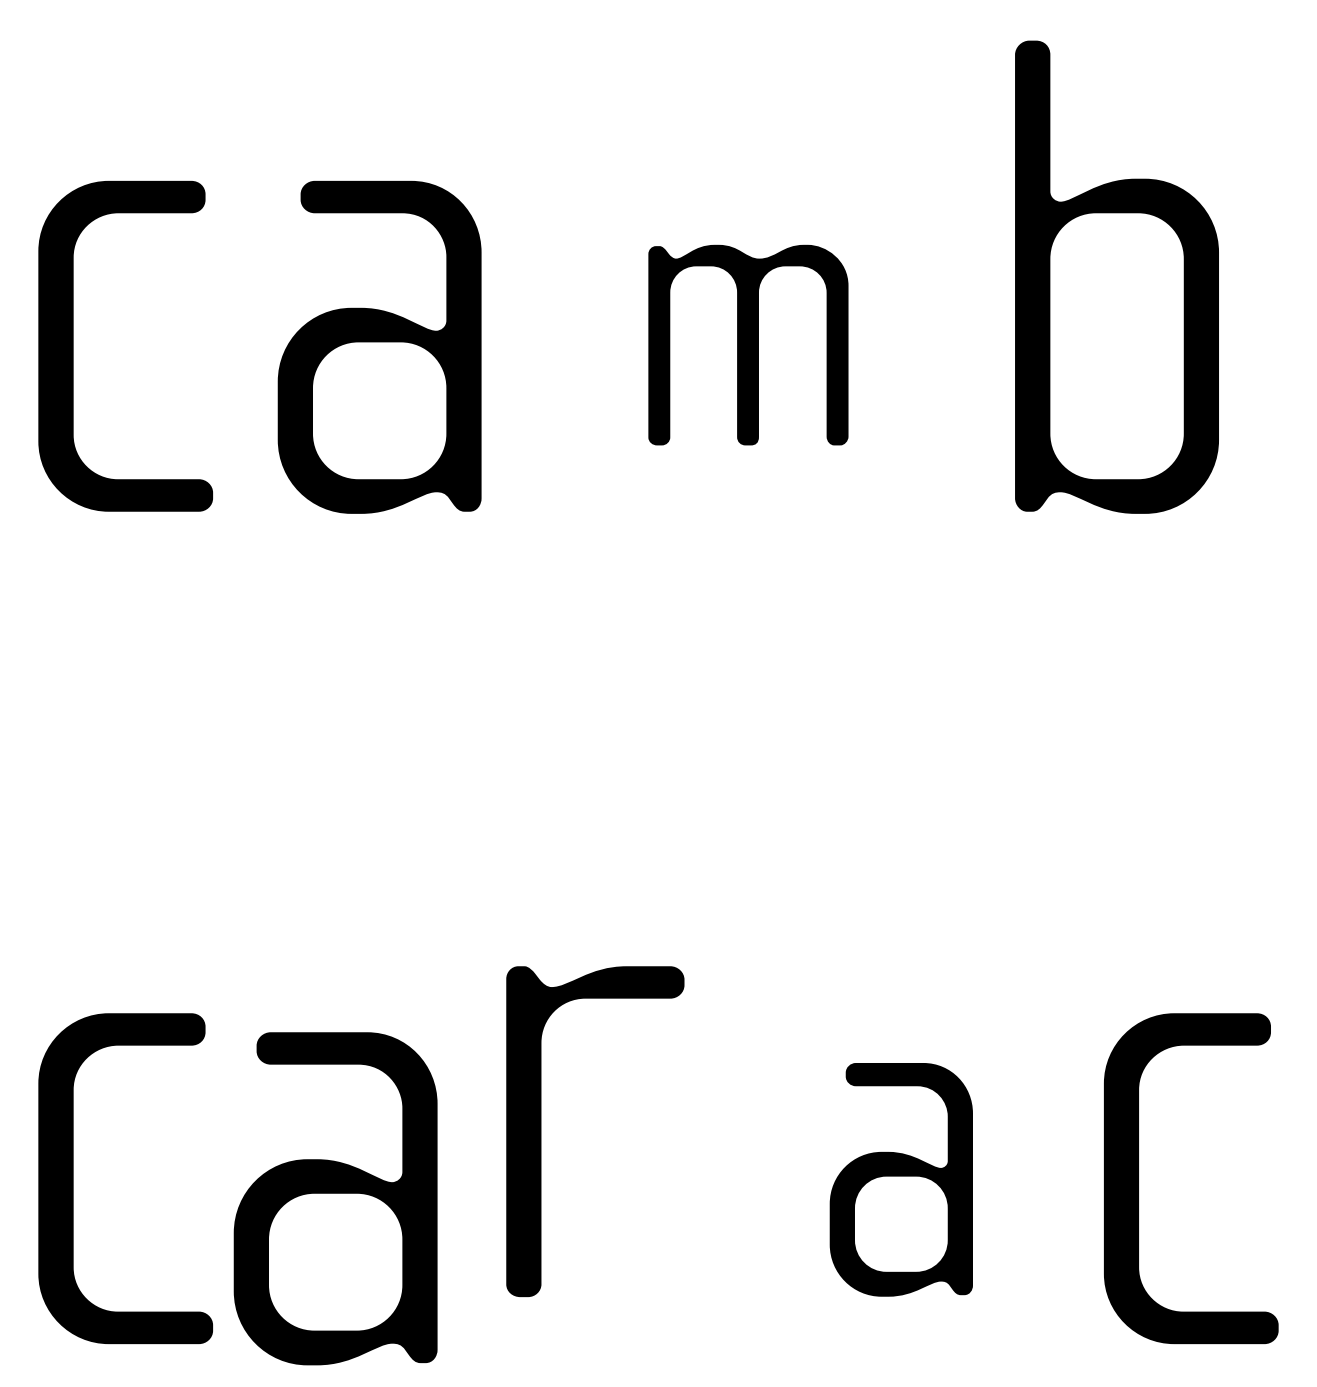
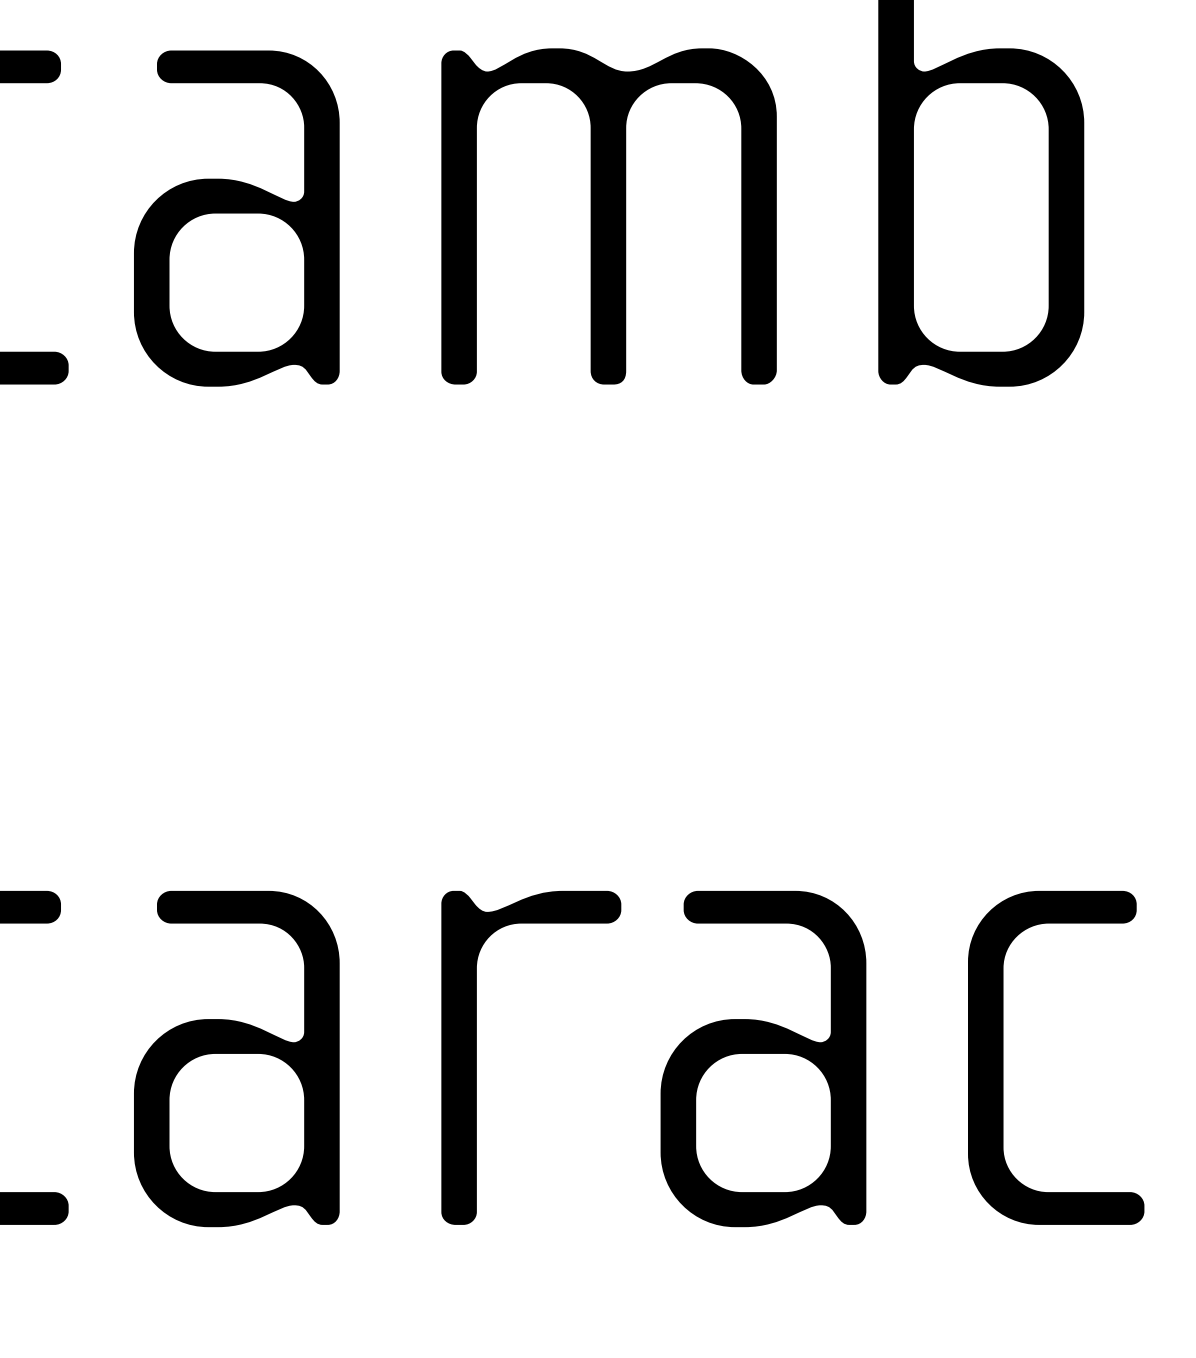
part: (748, 344) -> (609, 215), size x1.67
part: (541, 1131) -> (476, 1057), moved
part: (901, 1179) -> (763, 1058), size x1.43
part: (335, 1198) -> (236, 1058), moved

